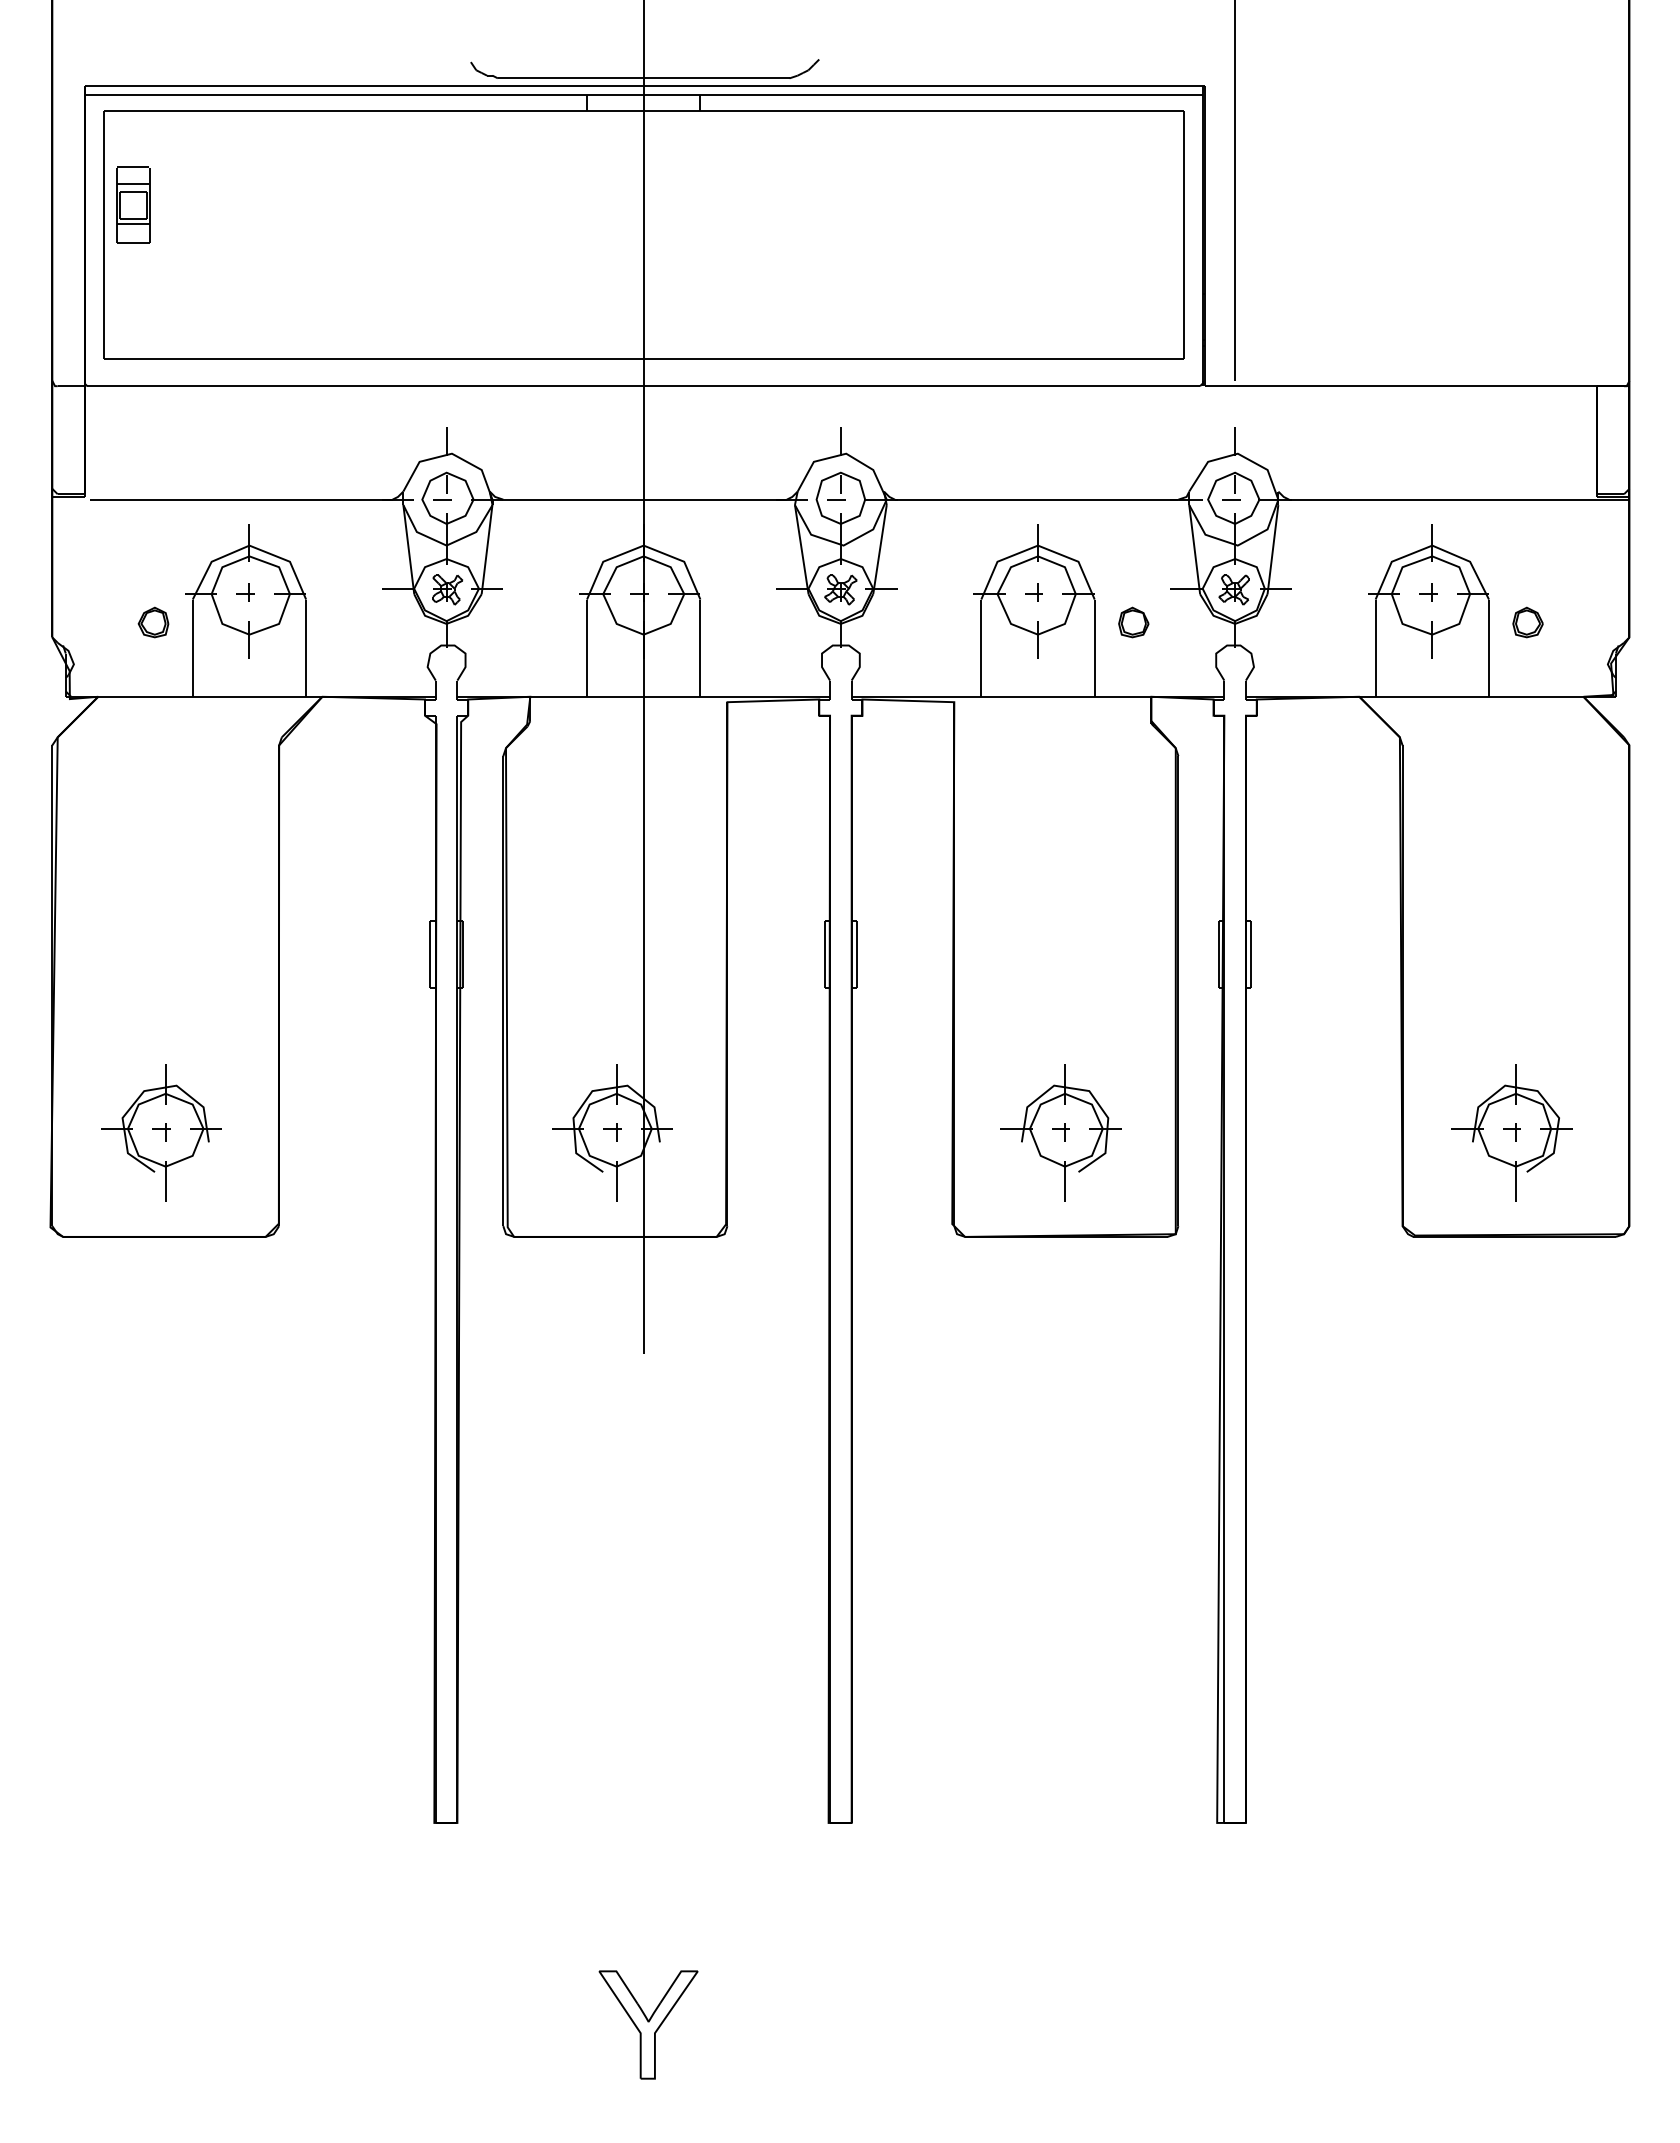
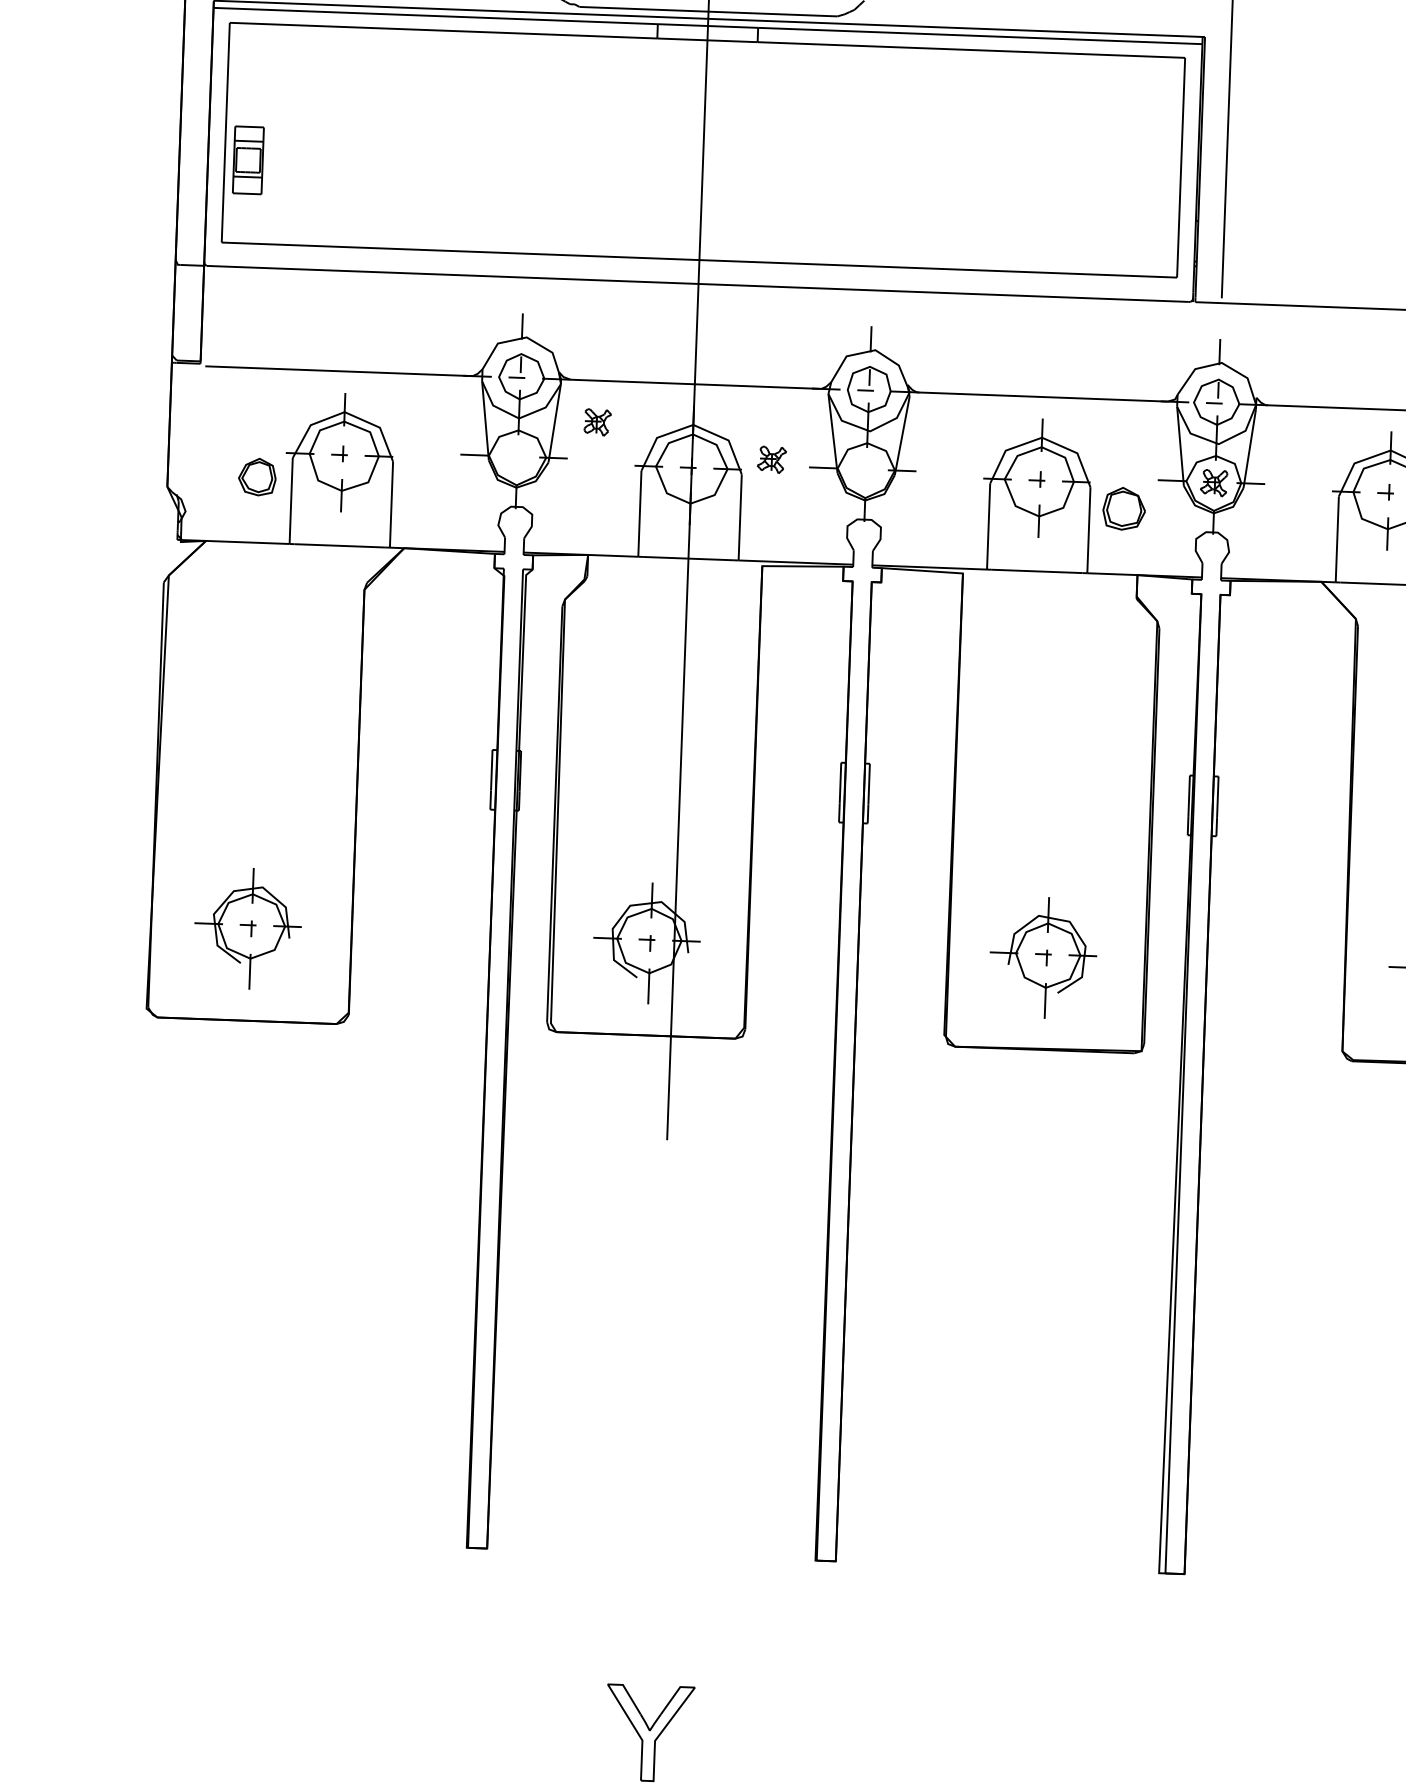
part: (133, 204) -> (248, 159), moved
part: (447, 589) -> (597, 422), moved
part: (840, 589) -> (771, 459), moved
part: (153, 622) -> (257, 477), size x1.4
part: (1133, 622) -> (1124, 508), size x1.6

